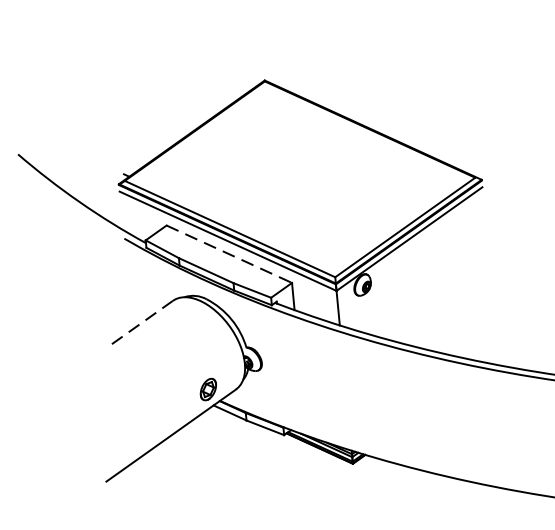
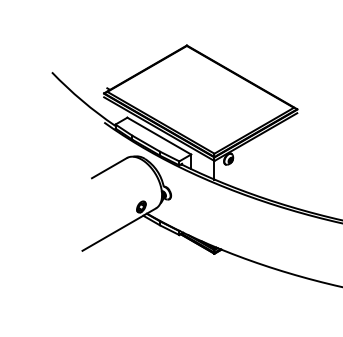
line: (229, 254) -> (159, 136), dashed -> solid
line: (142, 323) -> (109, 168), dashed -> solid

